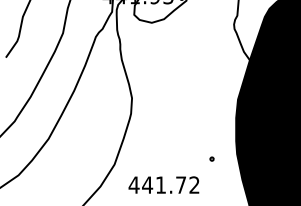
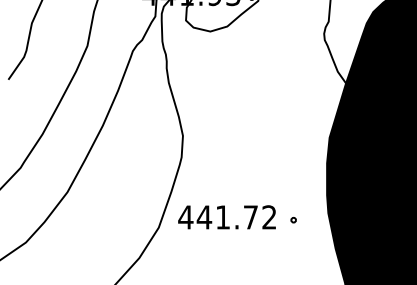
text: (163, 184) -> (226, 216), moved

